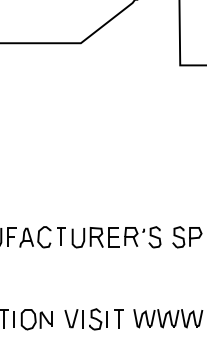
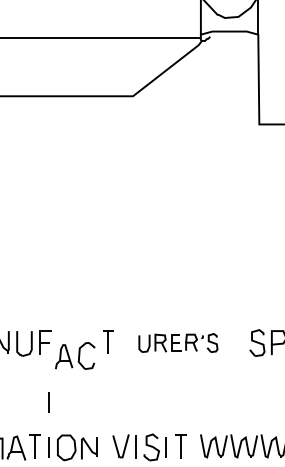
part: (35, 236) -> (75, 355), moved
part: (116, 236) -> (178, 342), size x0.7
line: (14, 284) -> (48, 402), added

